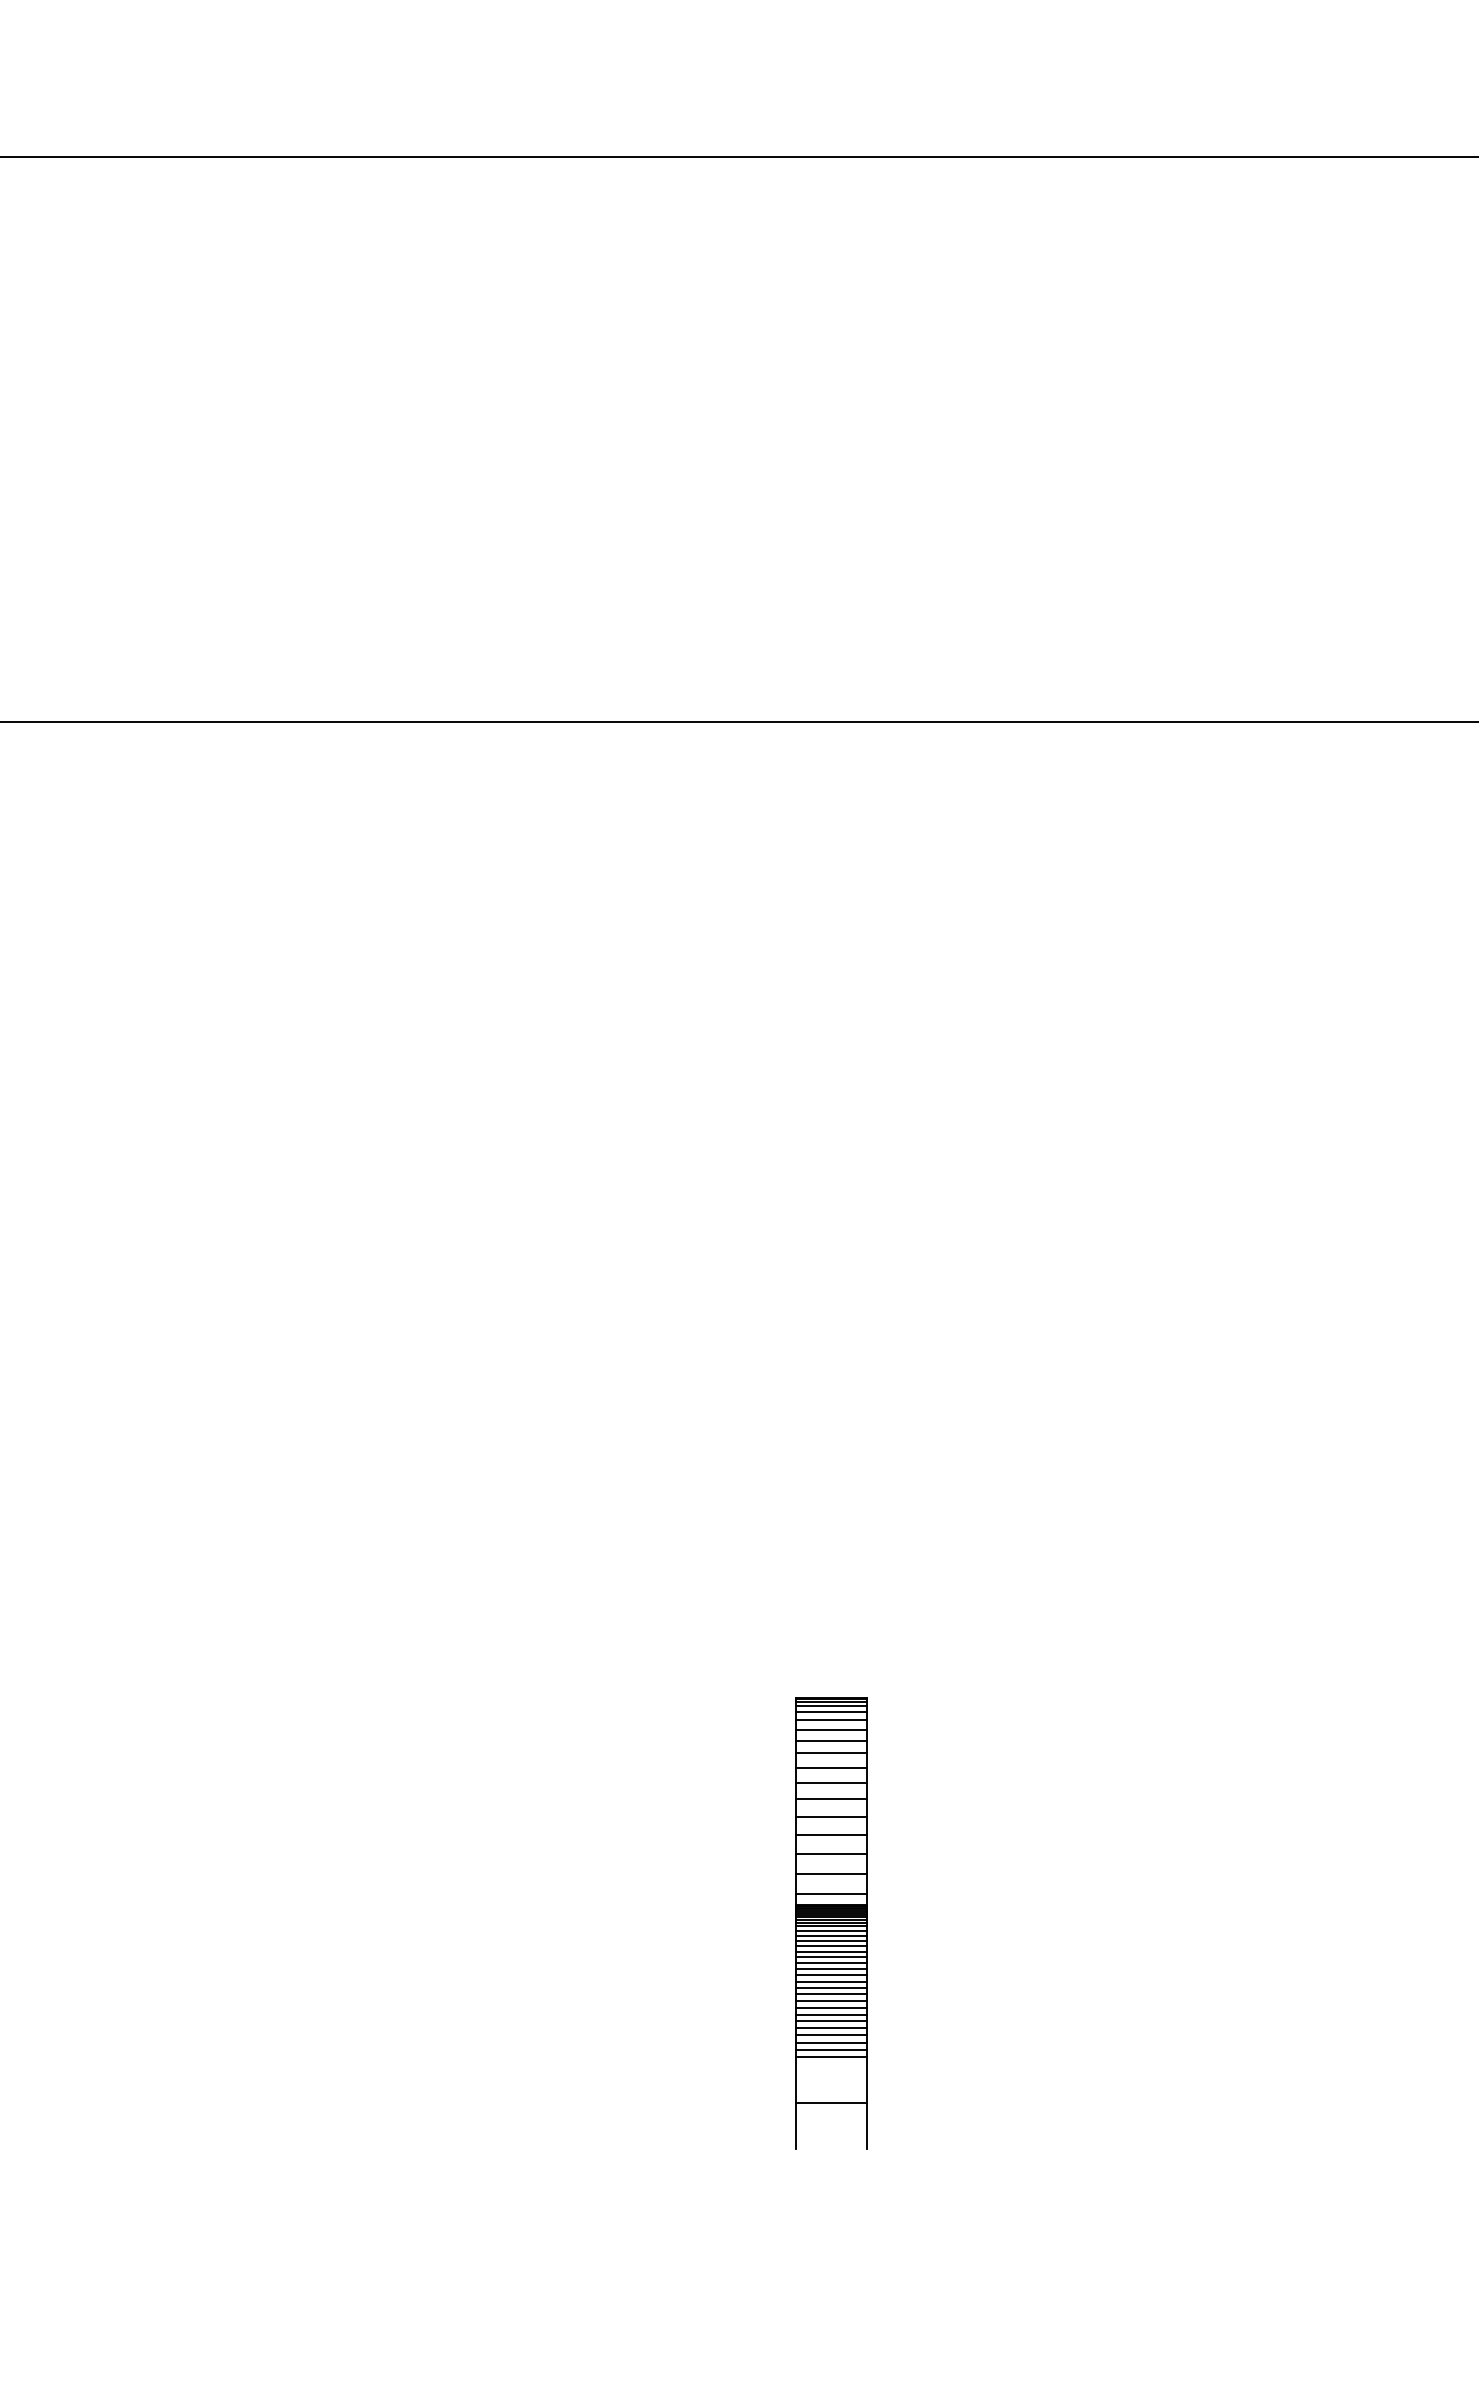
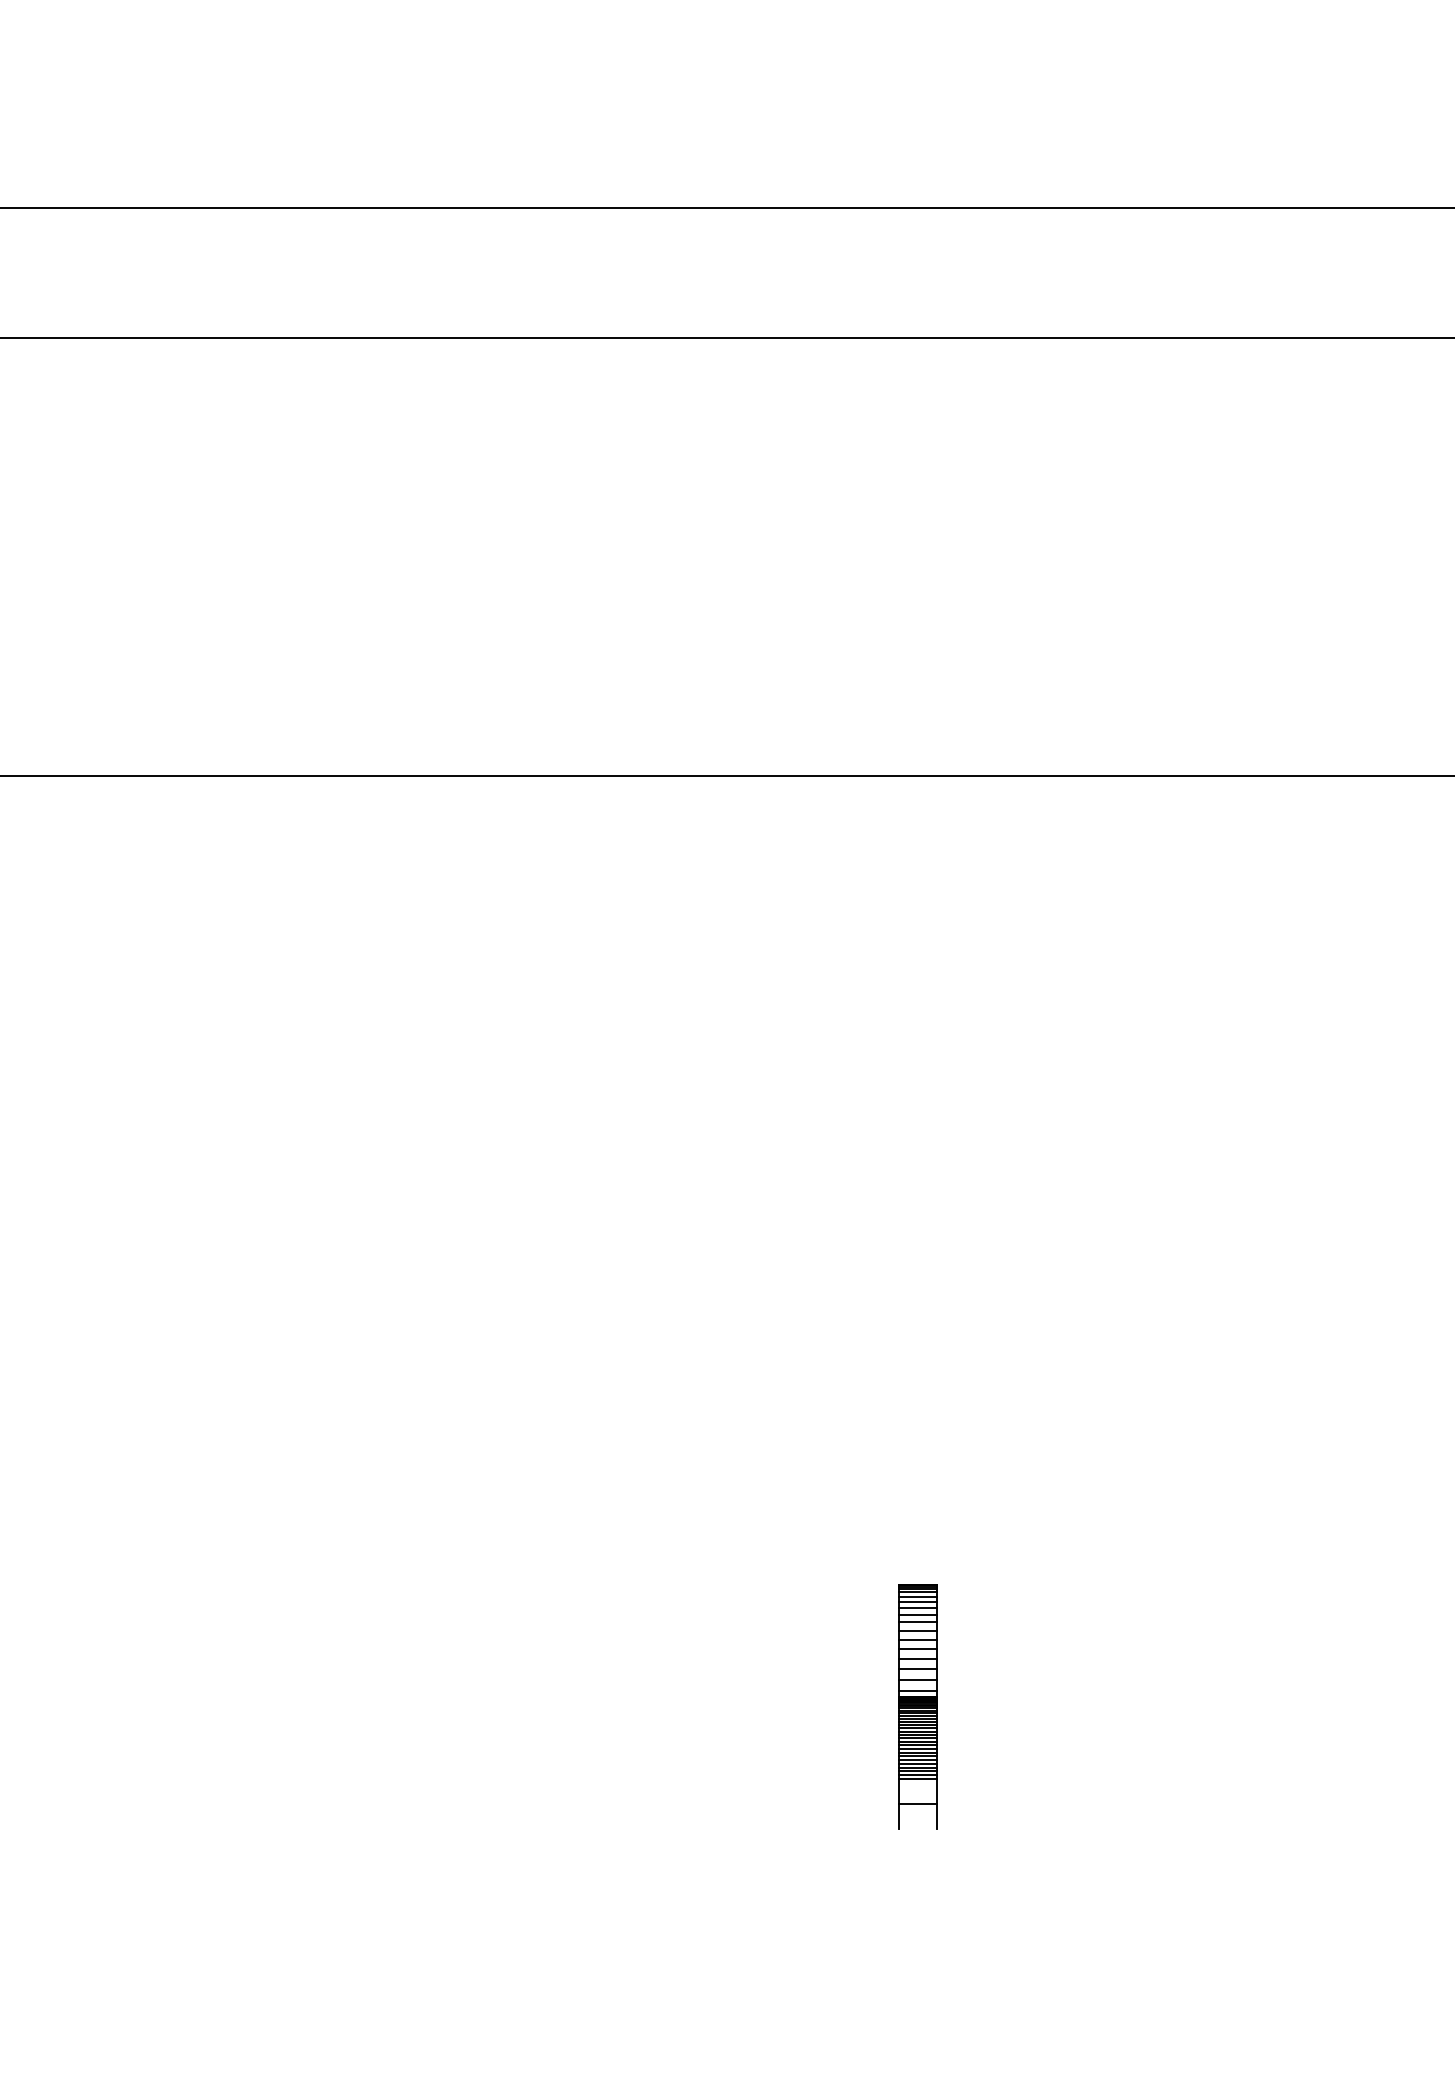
part: (830, 1923) -> (917, 1706), size x0.7

